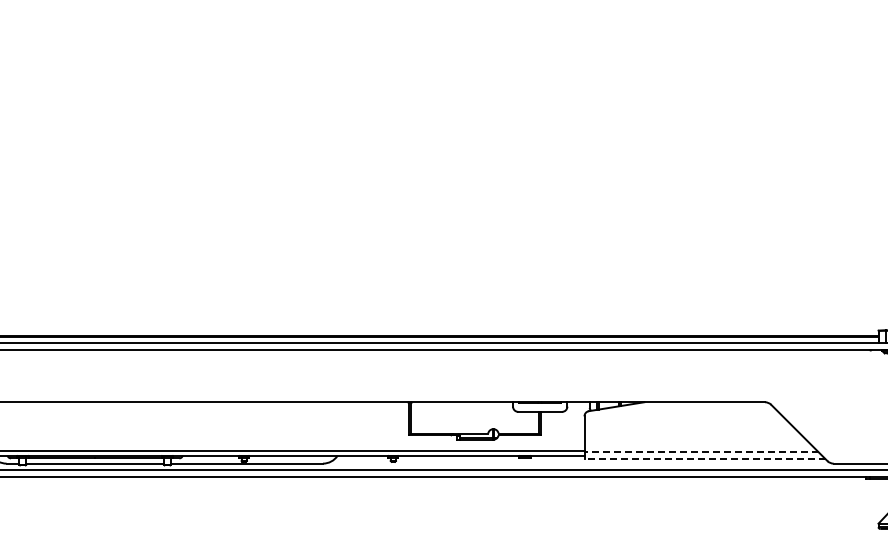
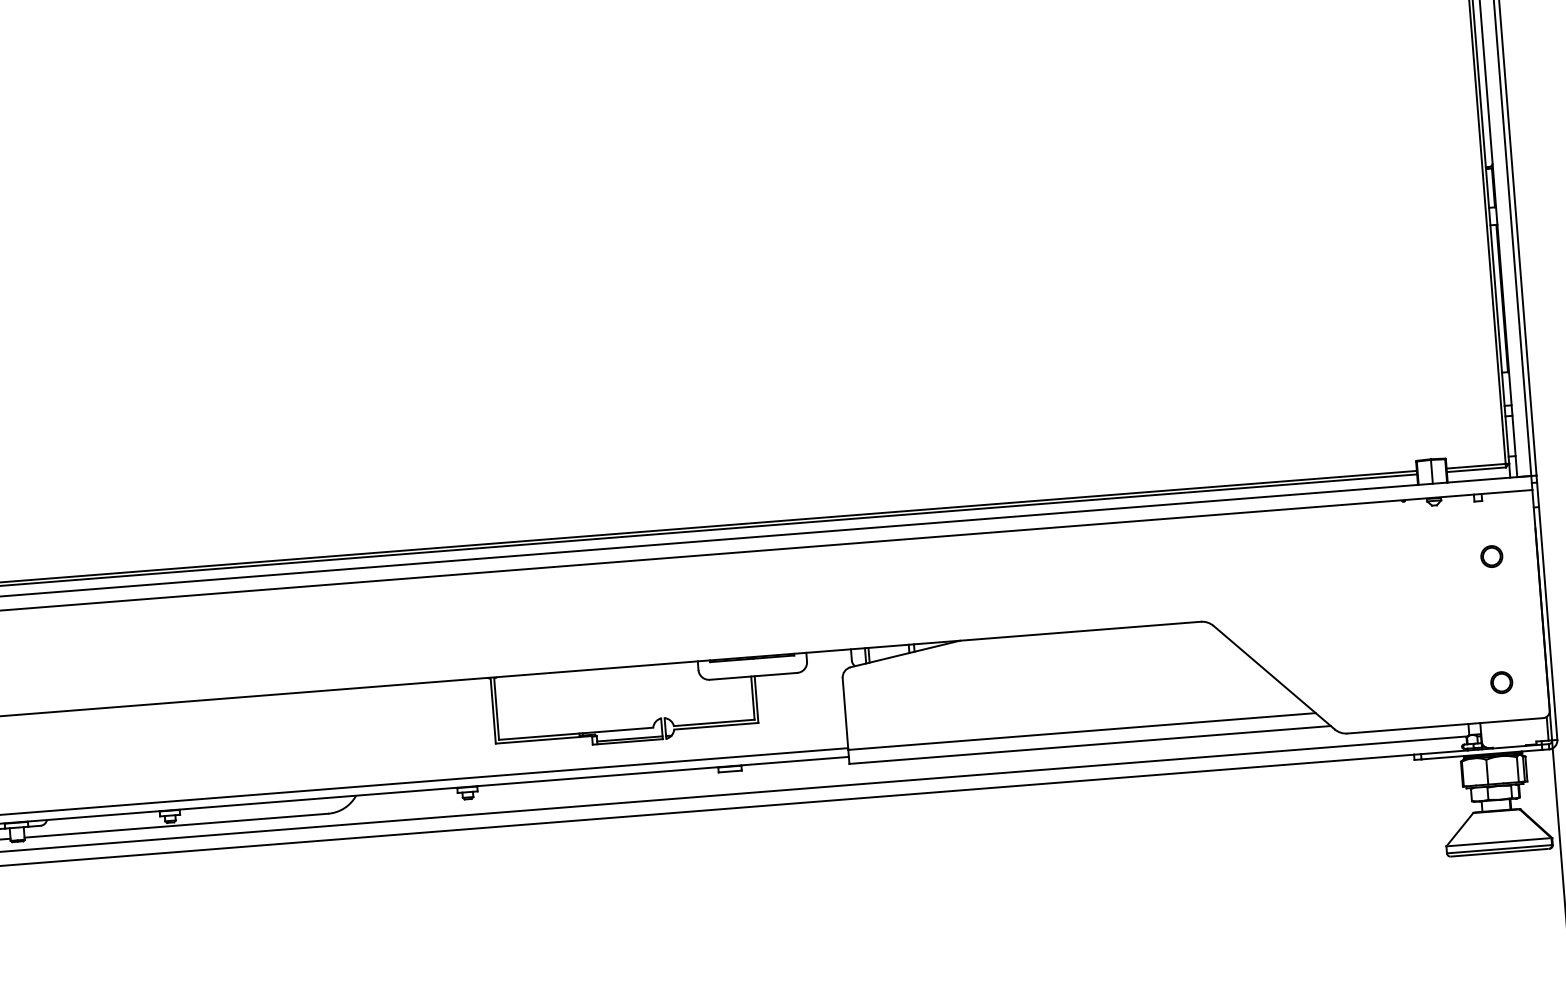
line: (701, 452) -> (1081, 732), dashed -> solid
line: (705, 459) -> (1091, 745), dashed -> solid

